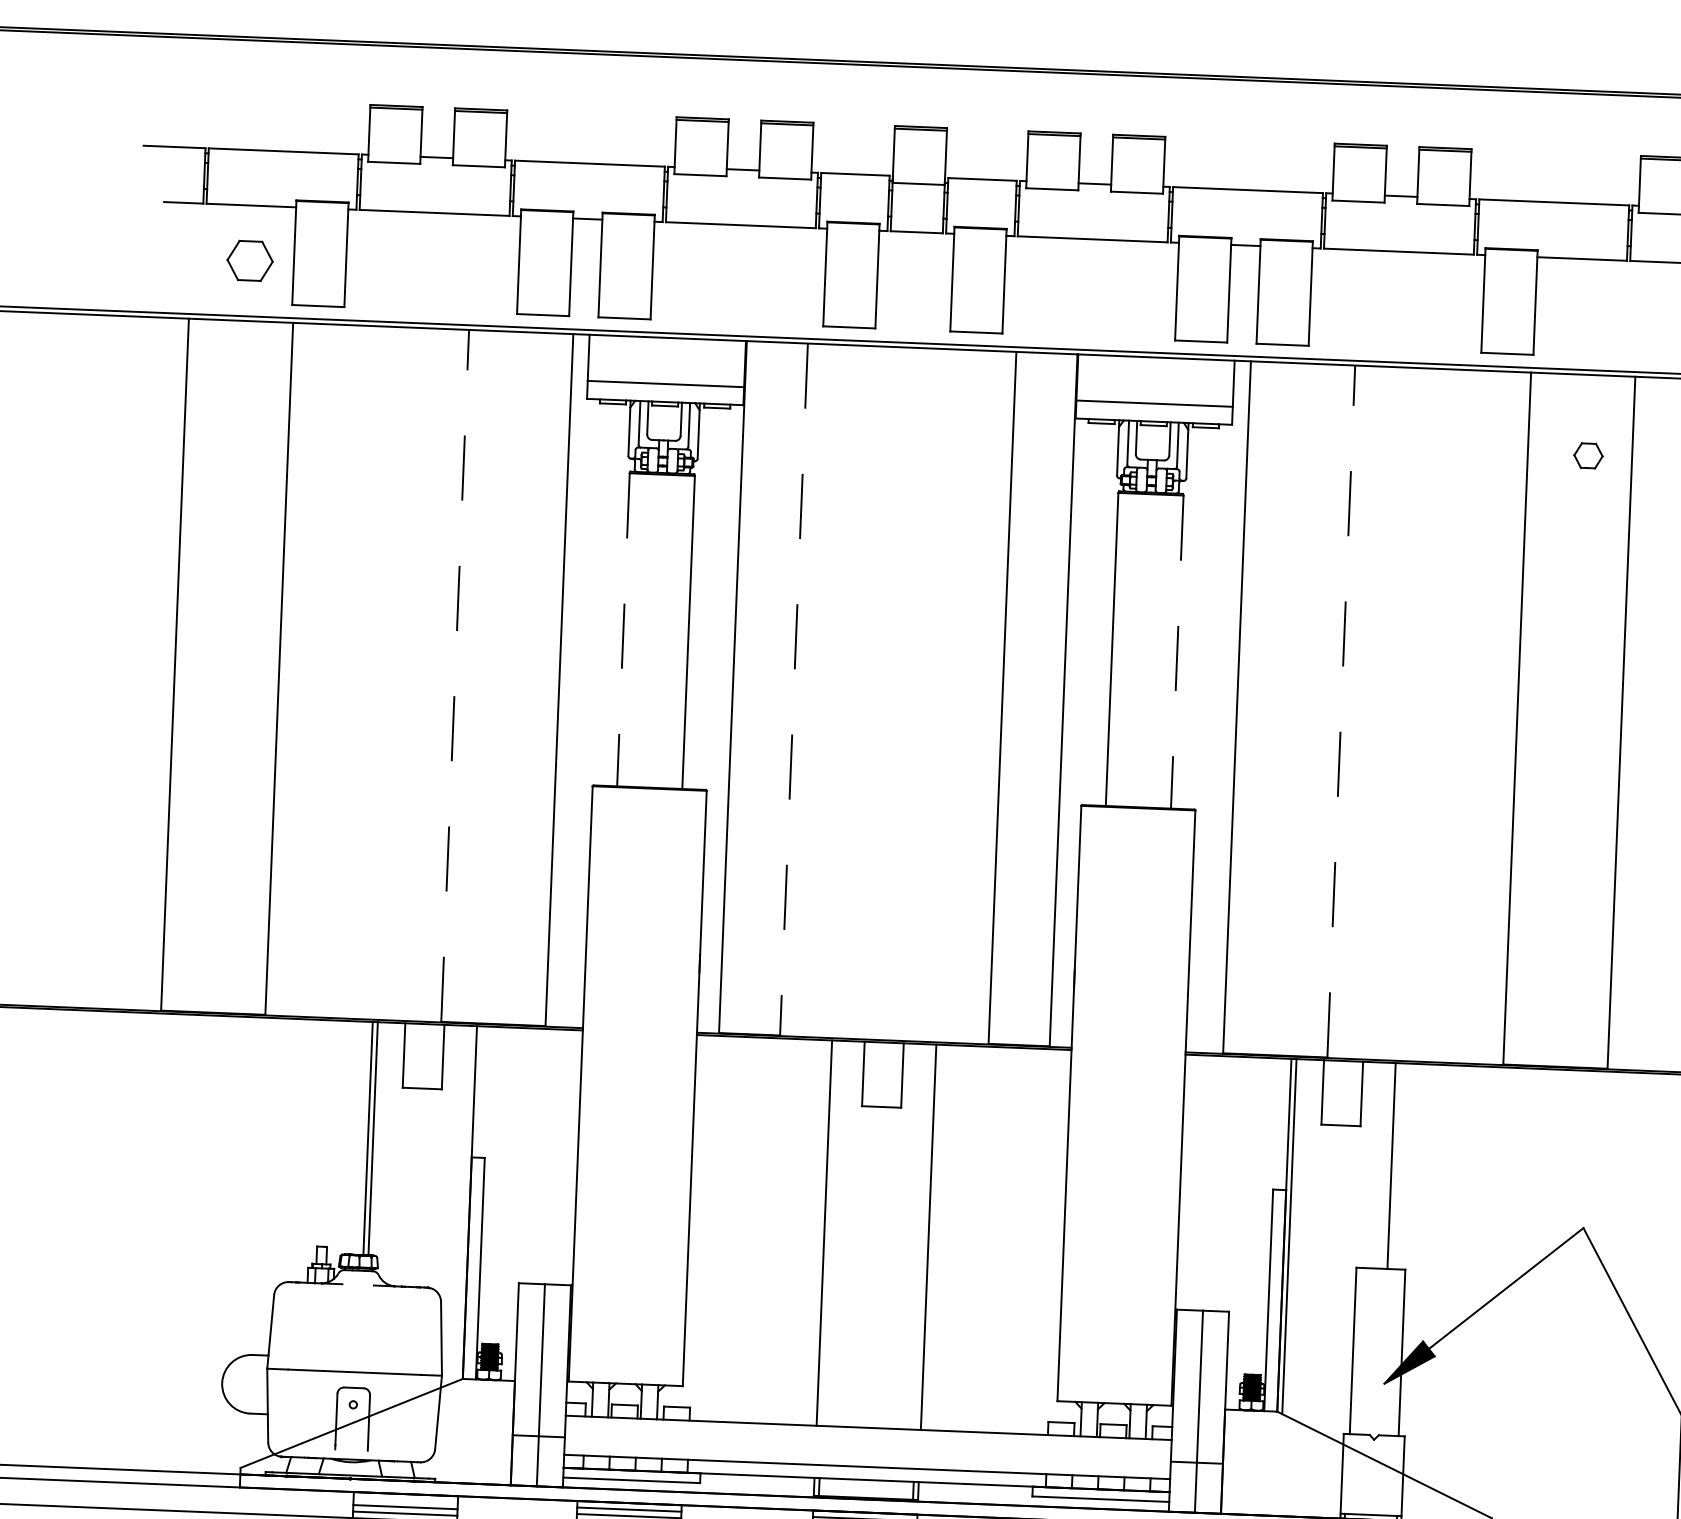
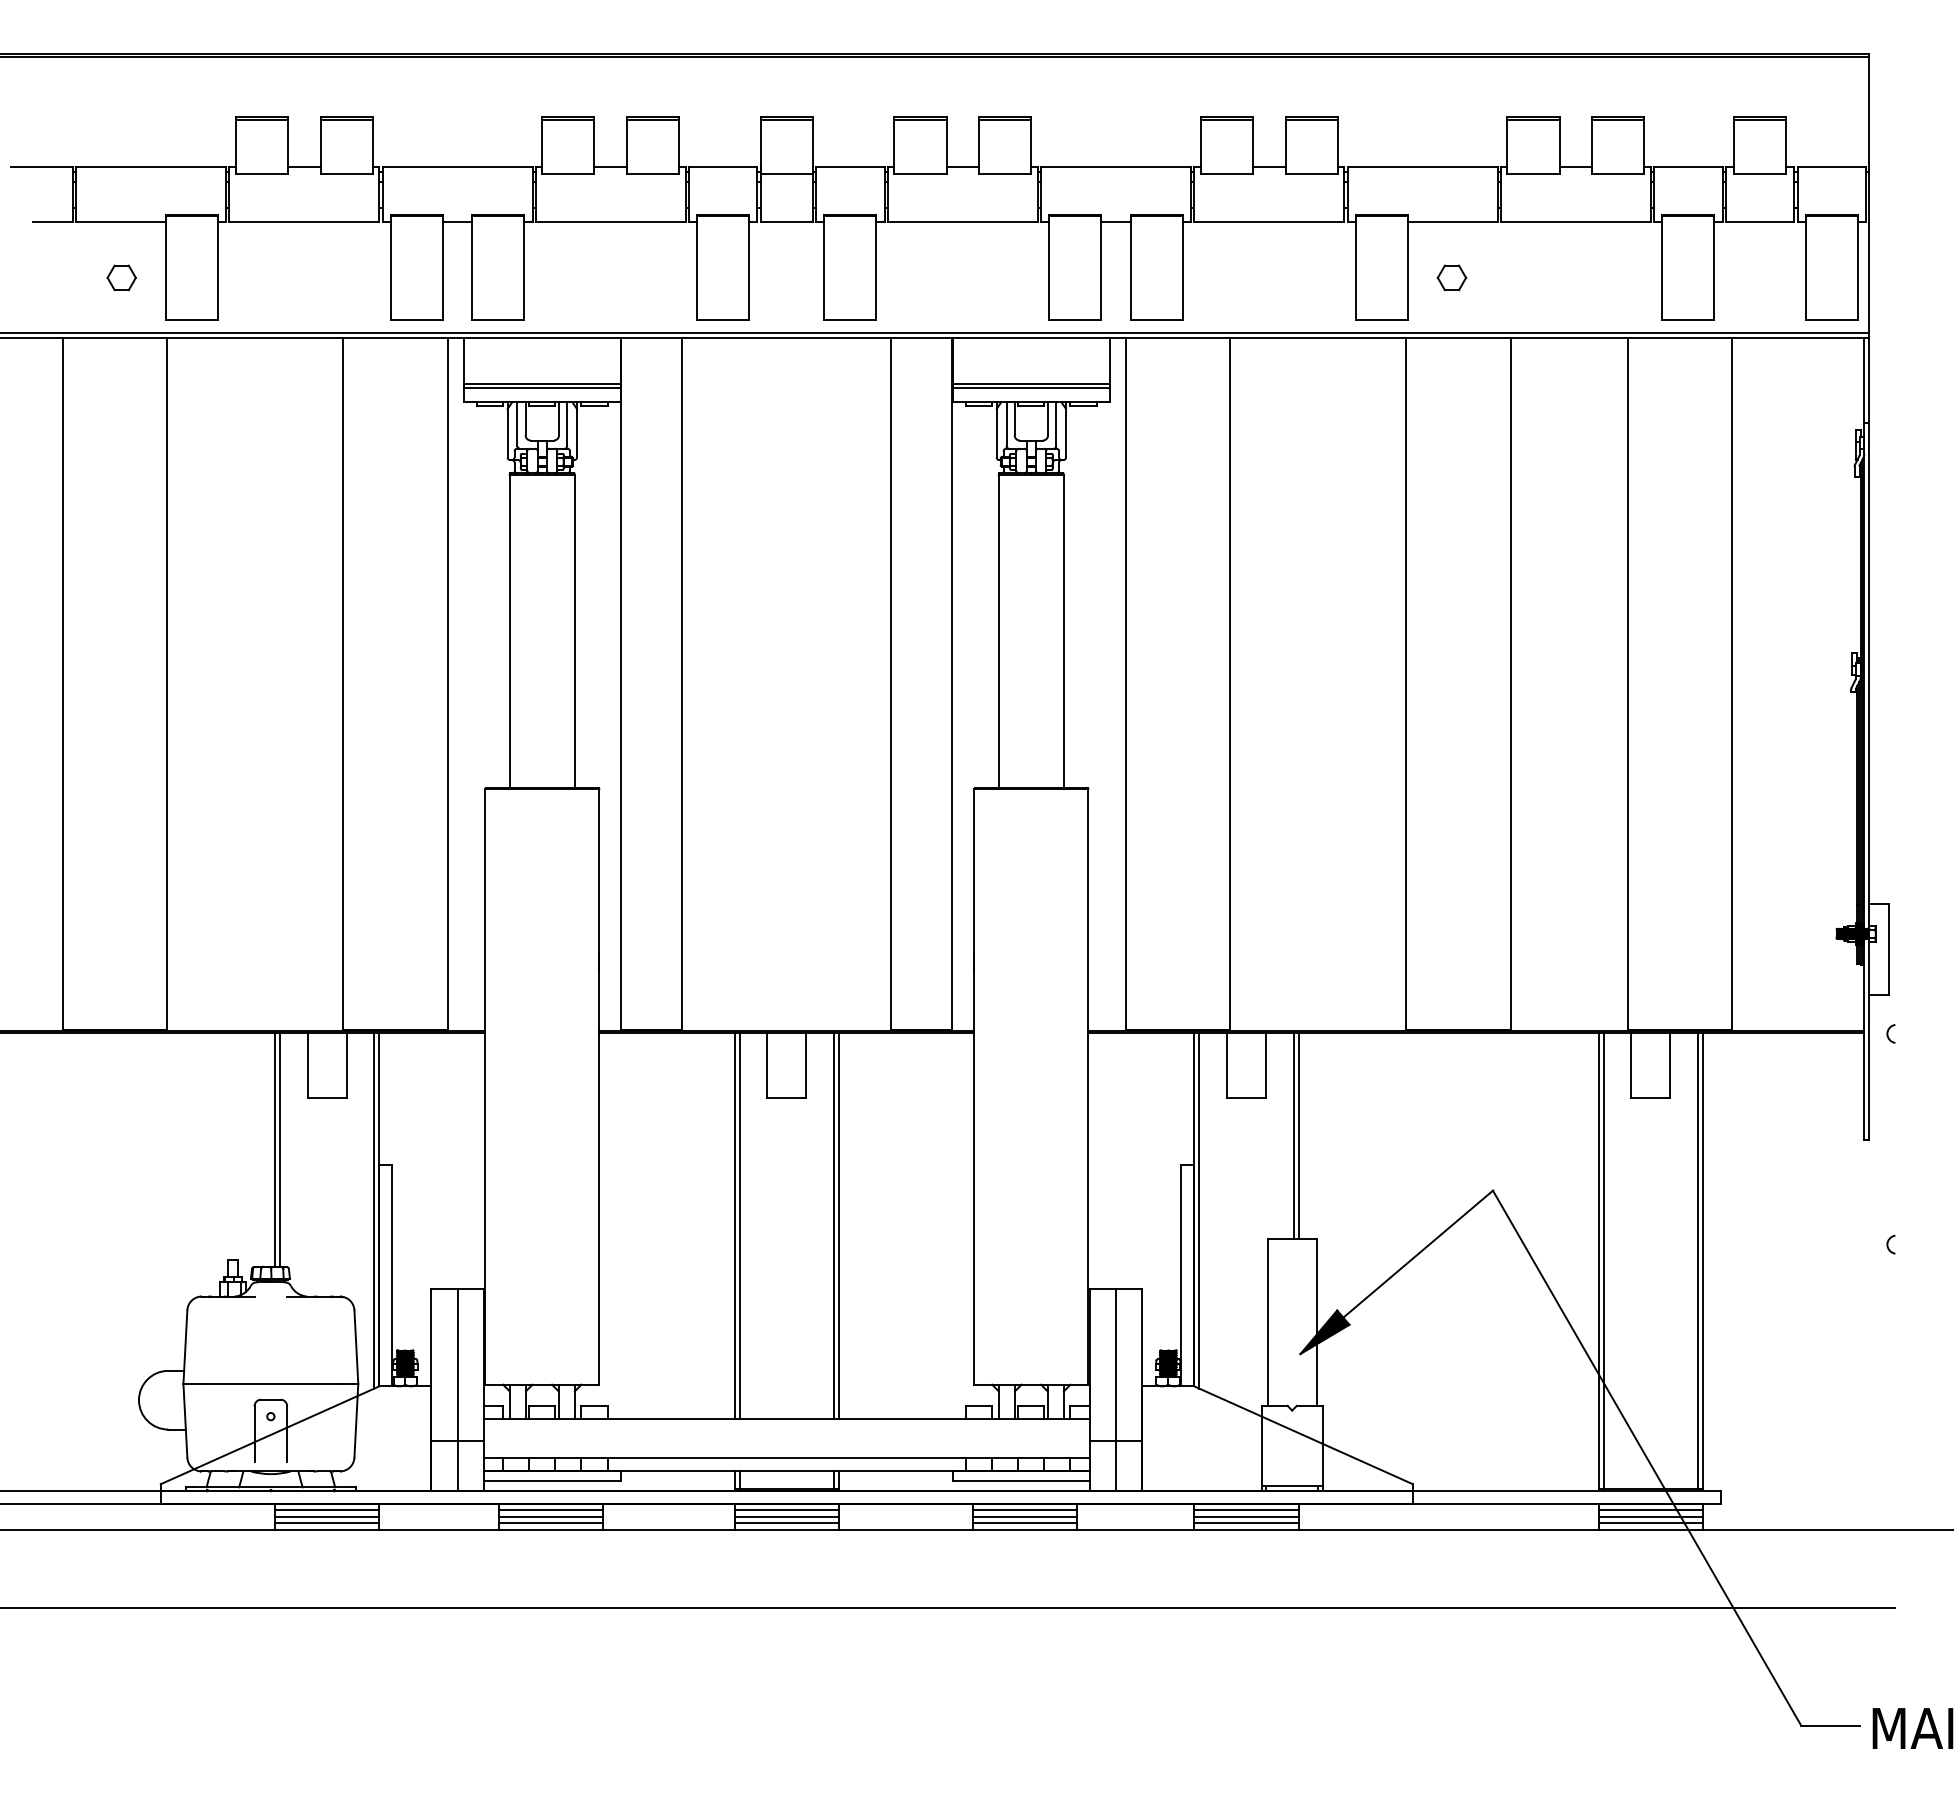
part: (249, 260) -> (121, 277), size x0.62
line: (666, 387) -> (542, 387), added
line: (1154, 407) -> (1031, 387), added
part: (1588, 455) -> (1451, 277), moved
line: (623, 629) -> (509, 631), dashed -> solid
line: (1176, 652) -> (1063, 631), dashed -> solid
line: (455, 675) -> (343, 683), dashed -> solid
line: (793, 689) -> (682, 684), dashed -> solid
line: (1341, 710) -> (1230, 683), dashed -> solid
line: (1386, 1165) -> (1293, 1136), added
line: (465, 1203) -> (374, 1210), added
line: (829, 1232) -> (739, 1225), added
line: (923, 1236) -> (833, 1225), added
line: (405, 1500) -> (326, 1510), added

